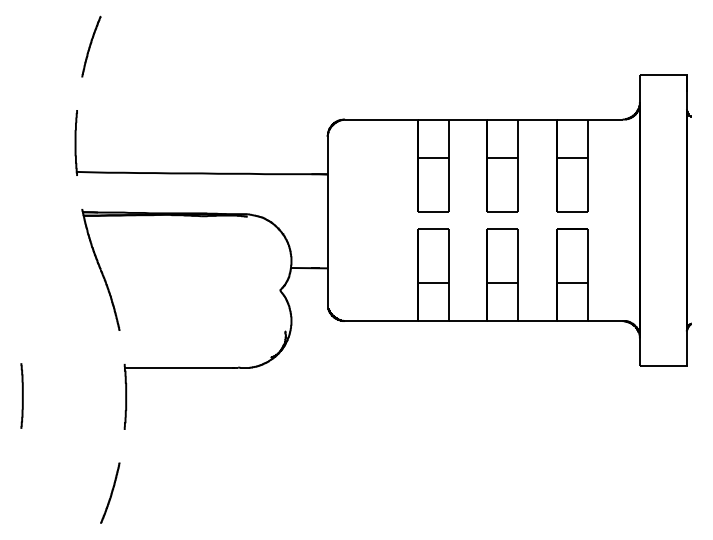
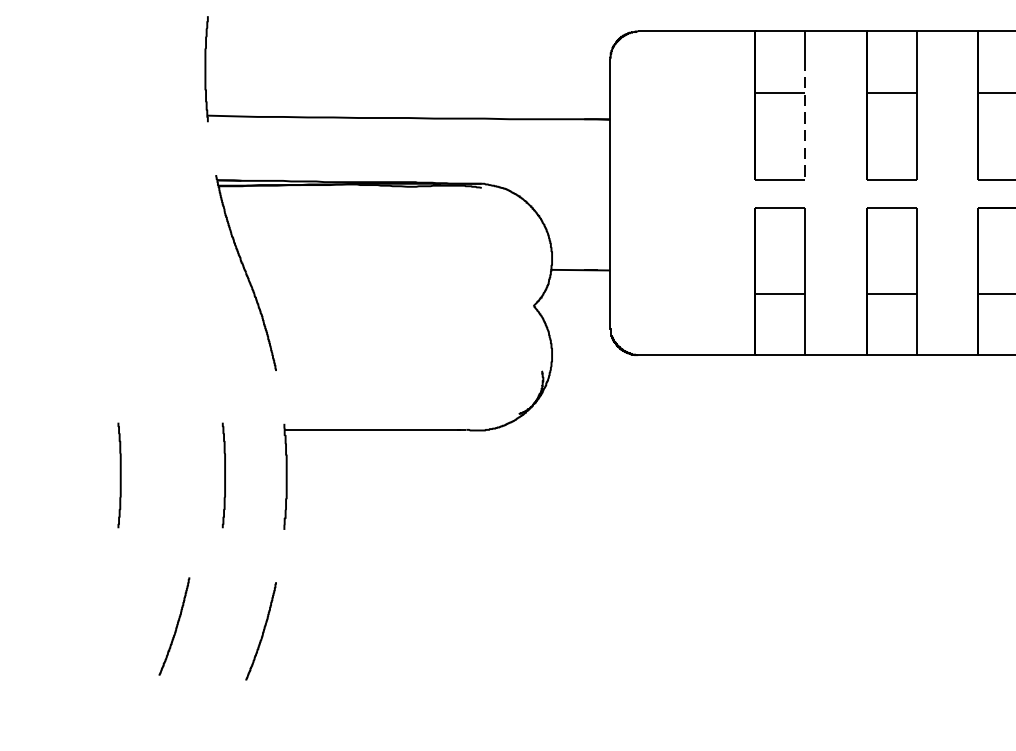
line: (449, 174) -> (805, 119), solid -> dashed
line: (86, 395) -> (222, 474), added
curve: (57, 489) -> (176, 625), added

